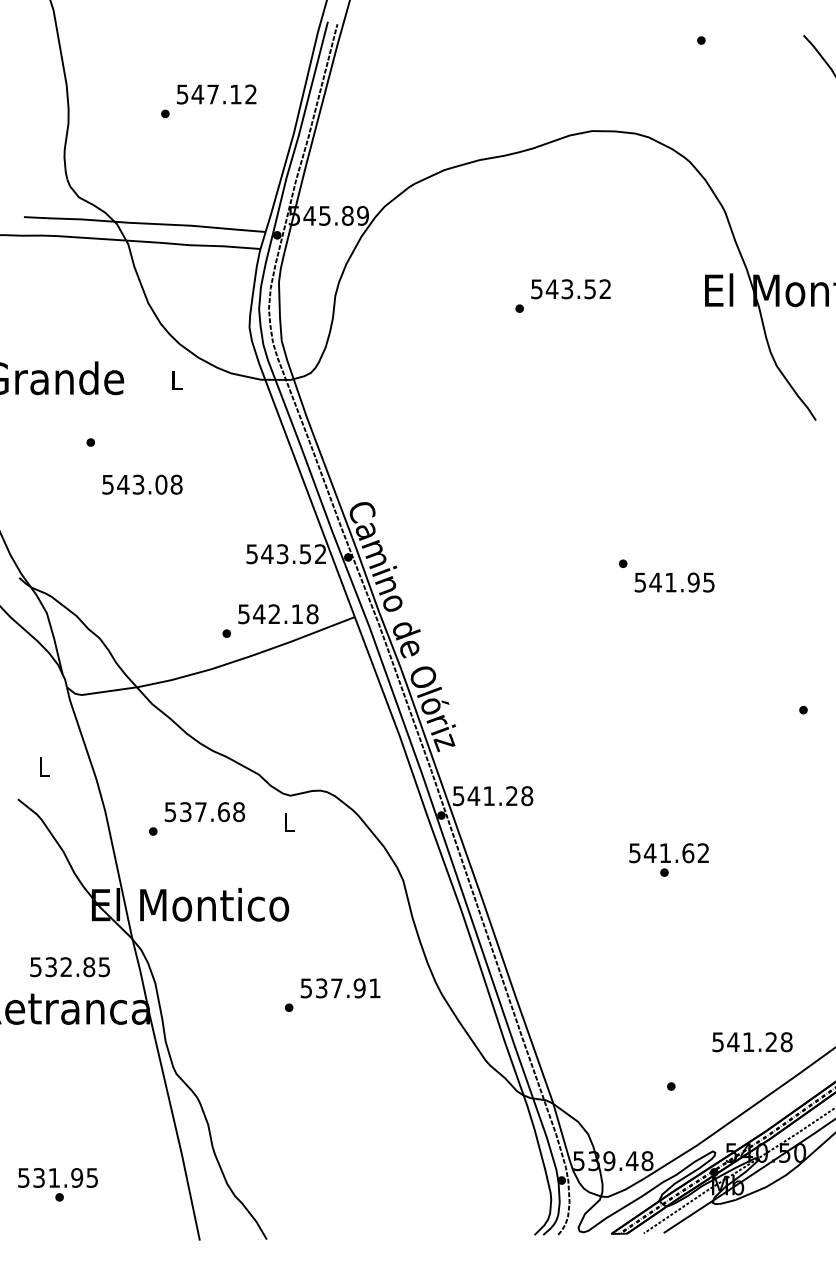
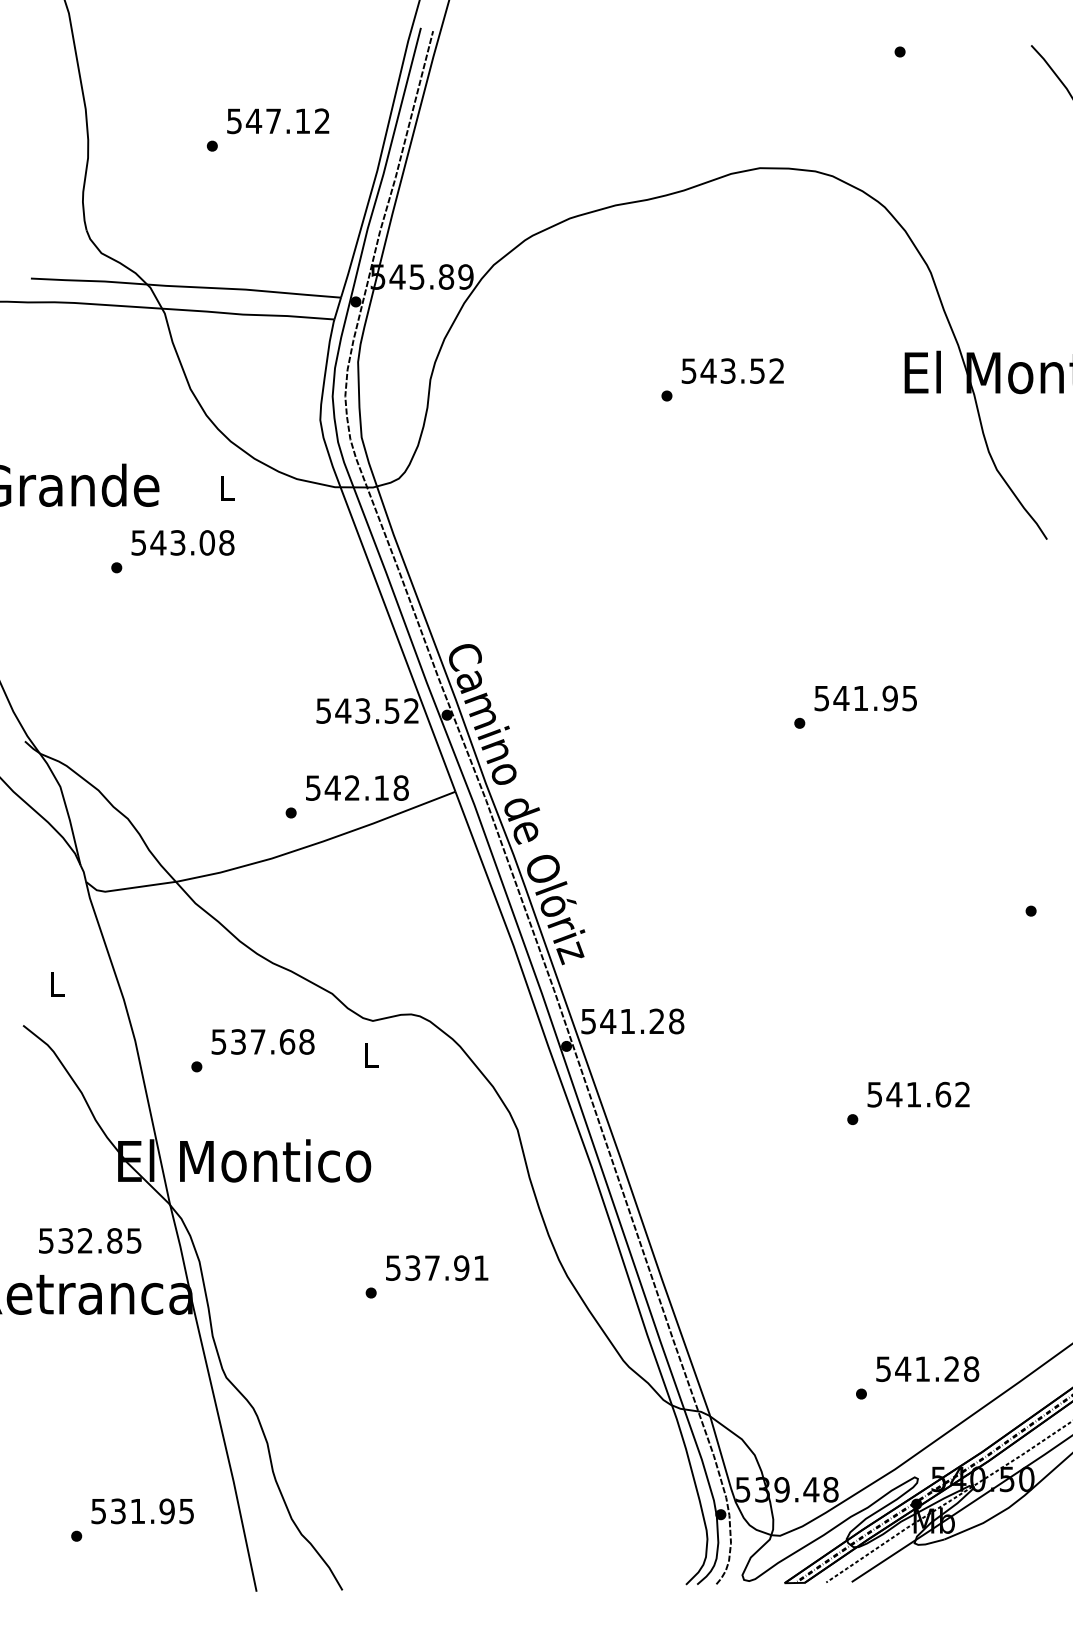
text: (142, 484) -> (182, 542), moved
text: (674, 582) -> (865, 698), moved
text: (668, 853) -> (918, 1094), moved
text: (752, 1041) -> (927, 1368), moved
text: (57, 1178) -> (142, 1511), moved

